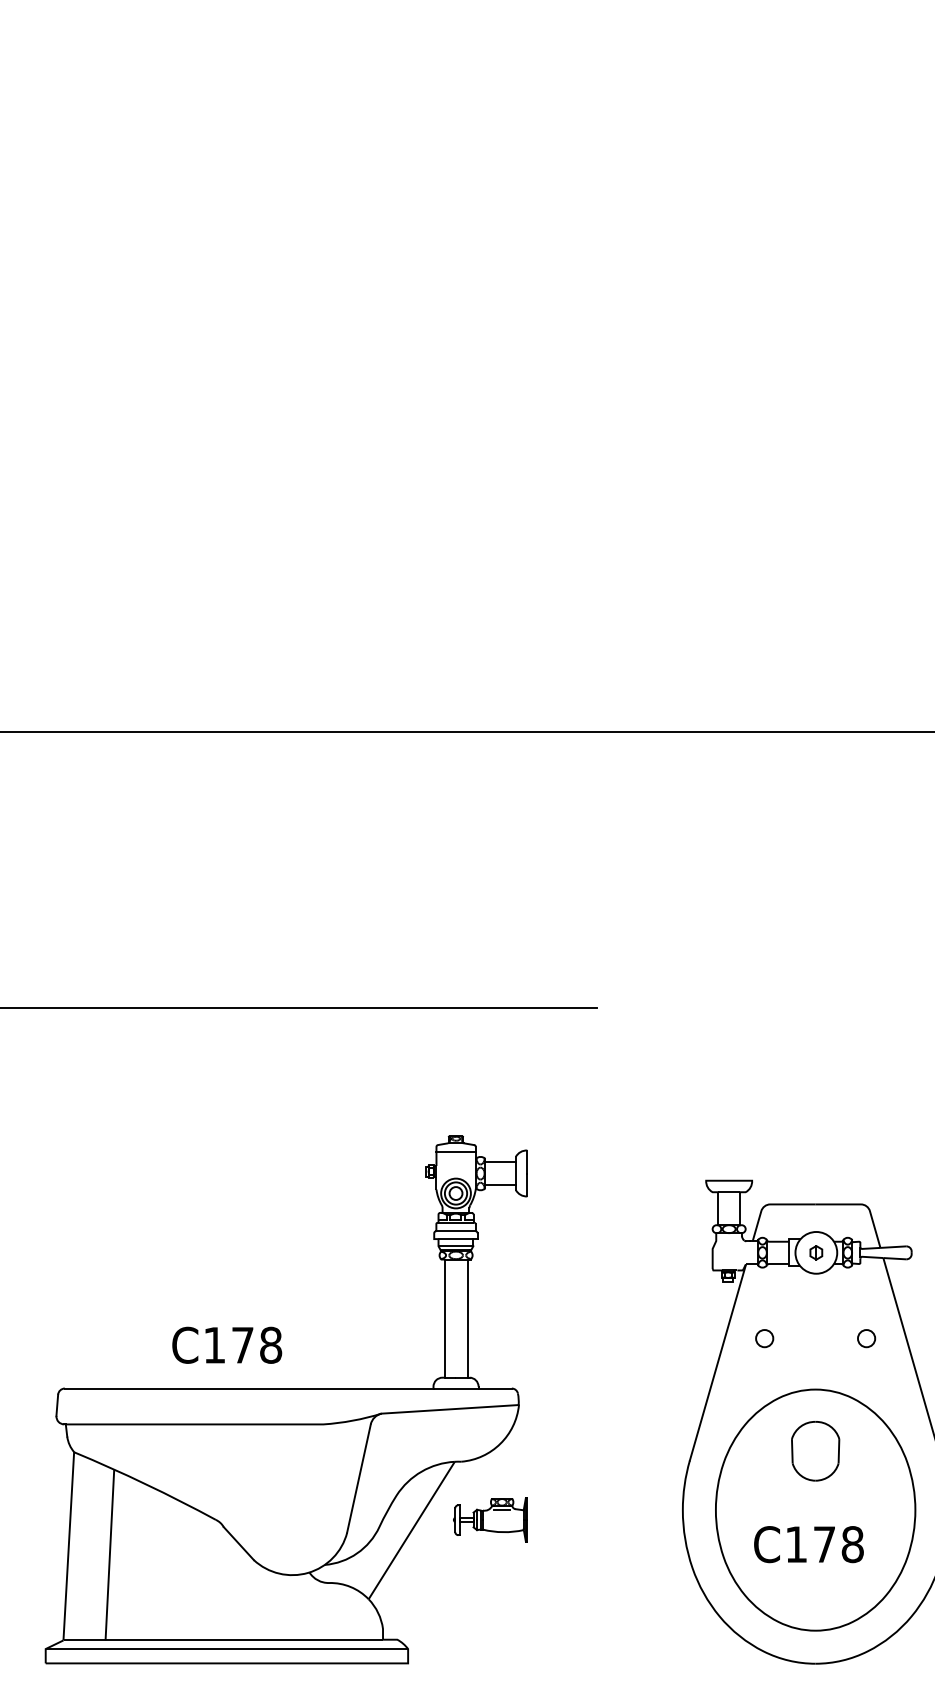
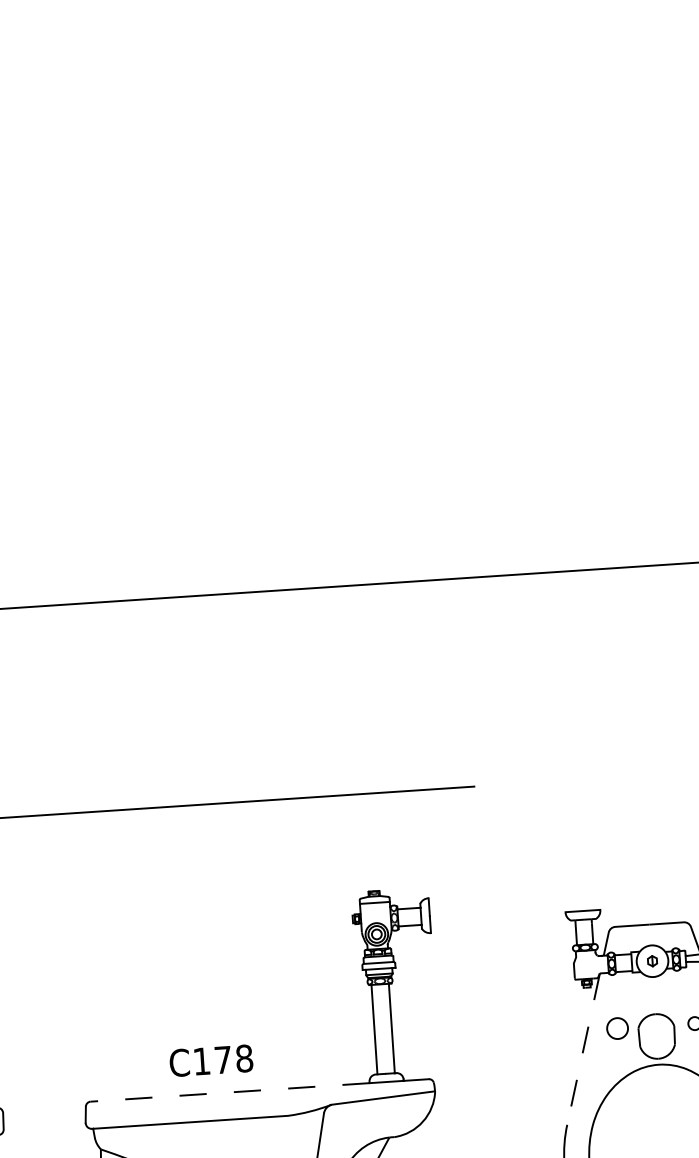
circle: (764, 1338) -> (617, 1028), size x1.6
line: (717, 1362) -> (583, 1049), solid -> dashed
line: (248, 1388) -> (229, 1092), solid -> dashed
part: (815, 1451) -> (656, 1036), moved

